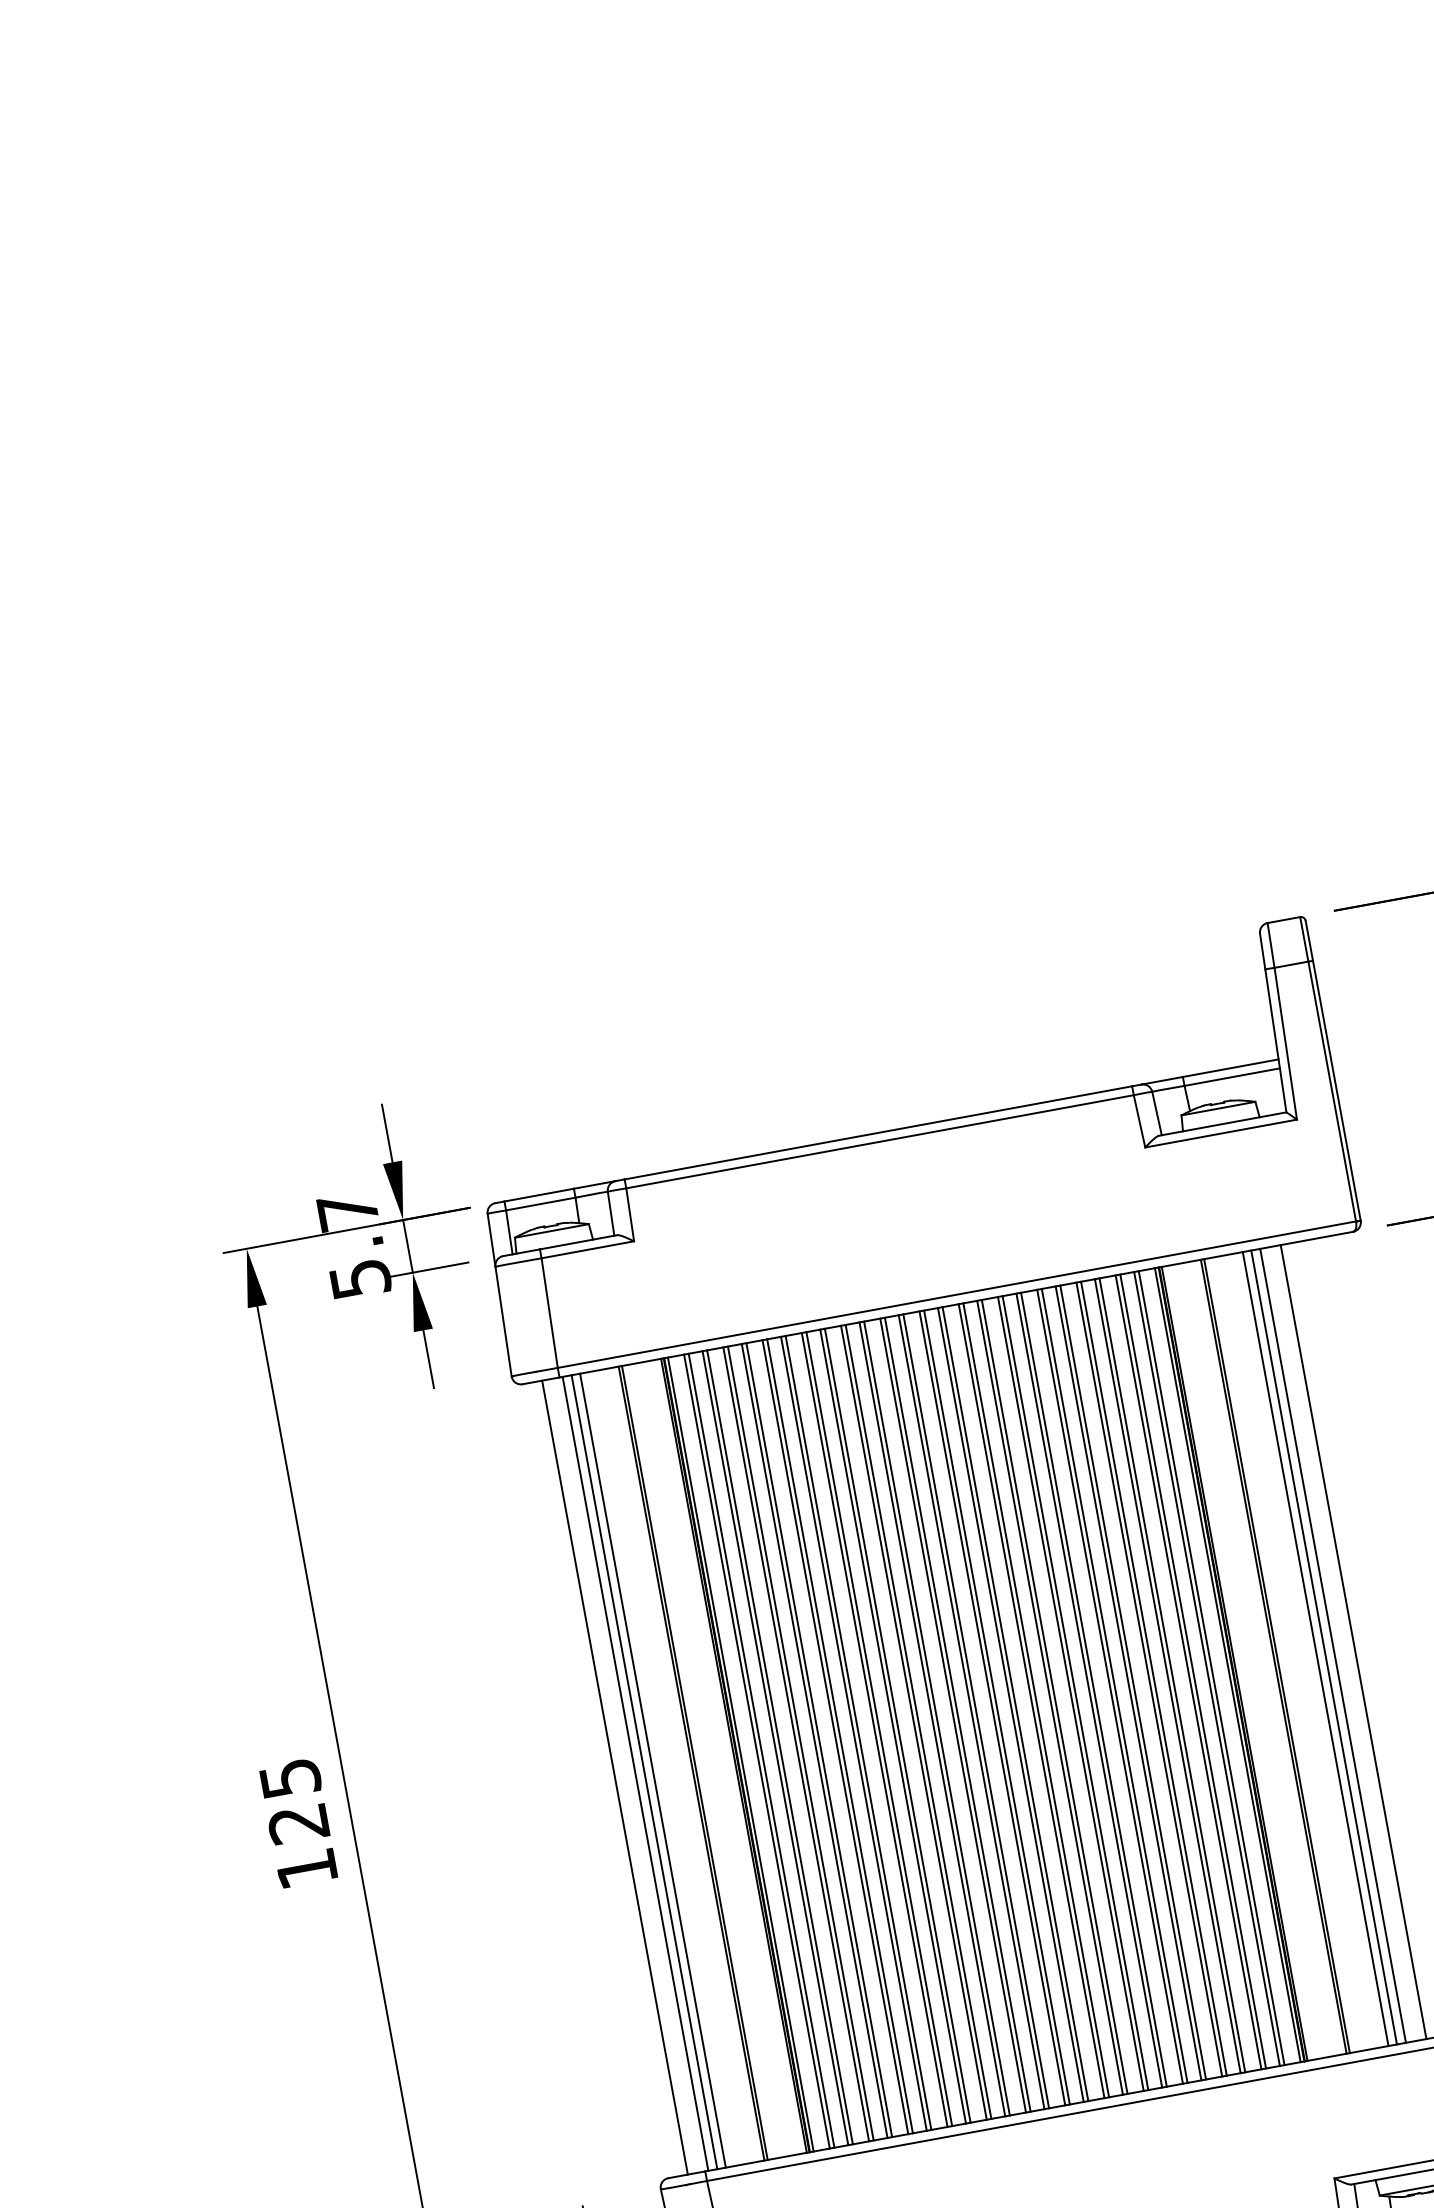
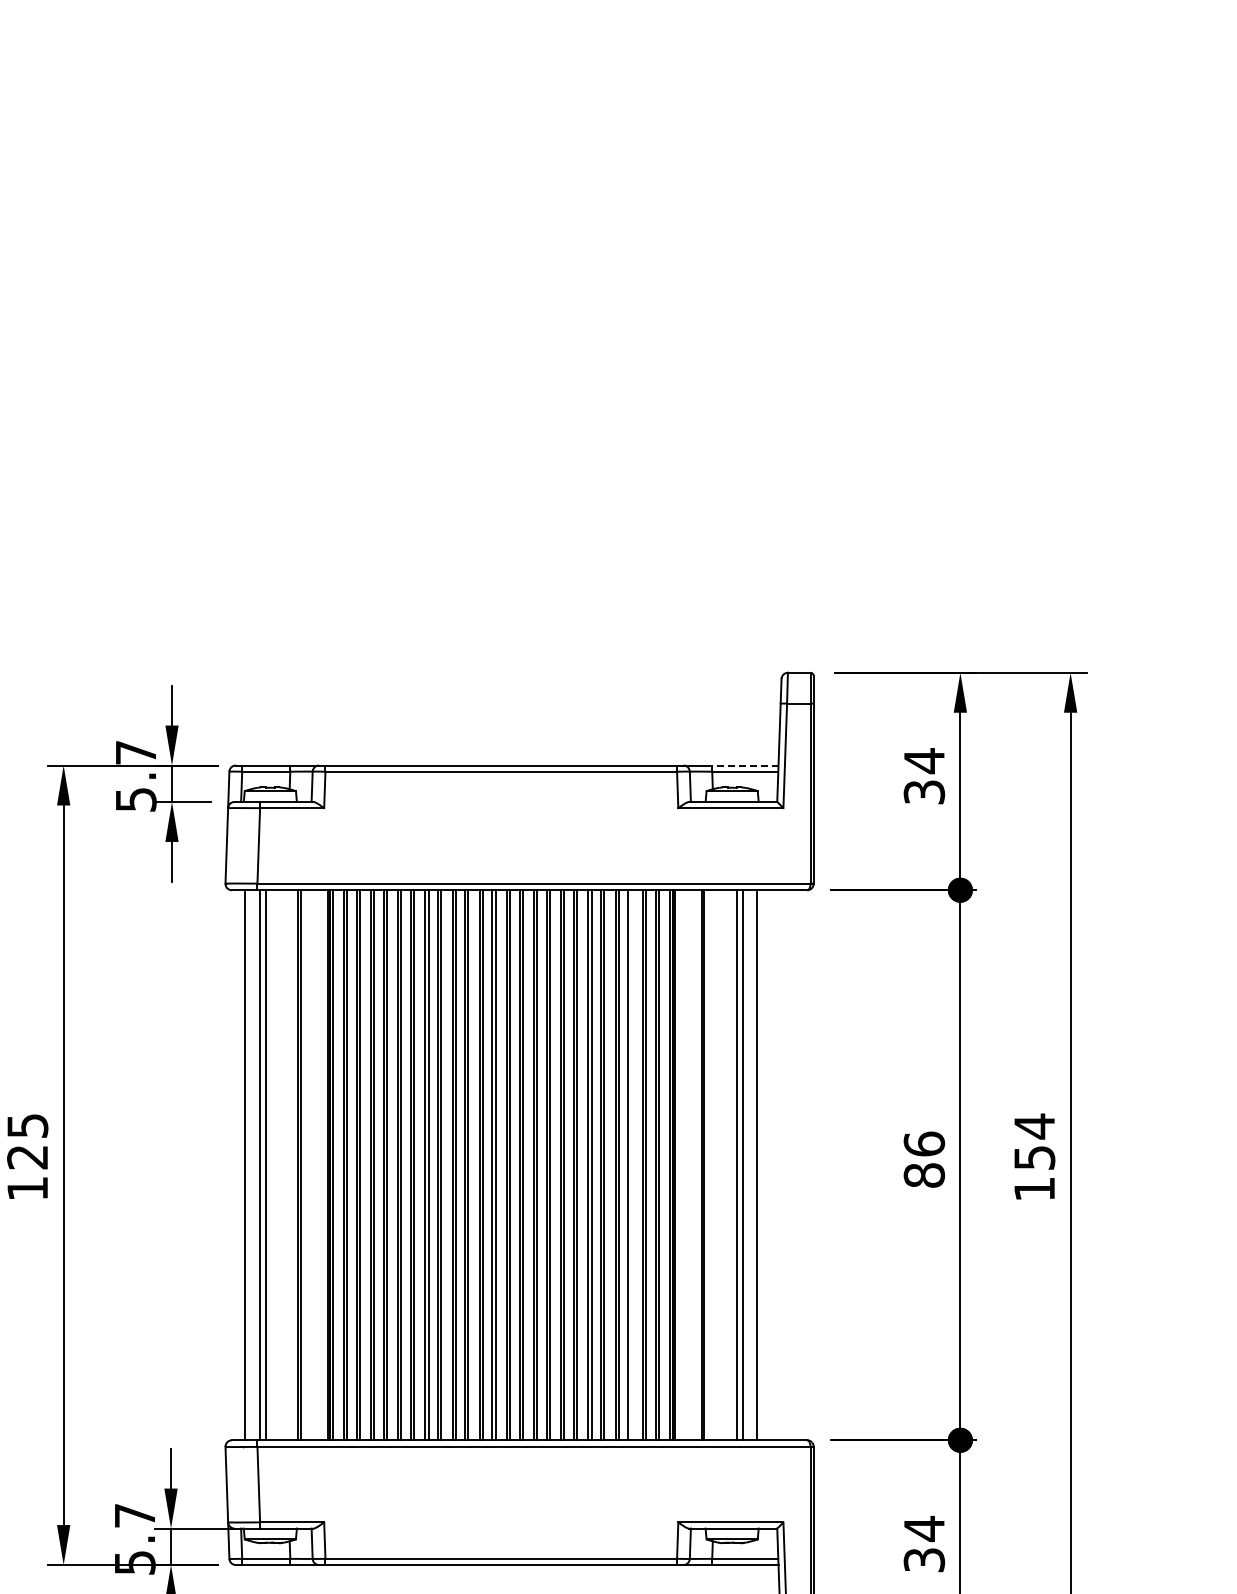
line: (1229, 1068) -> (744, 765), solid -> dashed
line: (1315, 1649) -> (730, 1165), removed
line: (1172, 1675) -> (631, 1165), removed
line: (652, 1771) -> (271, 1165), removed

